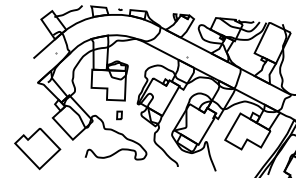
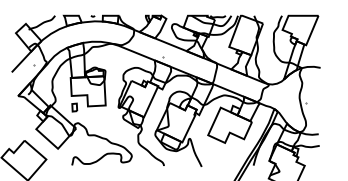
part: (119, 115) -> (74, 107), moved

